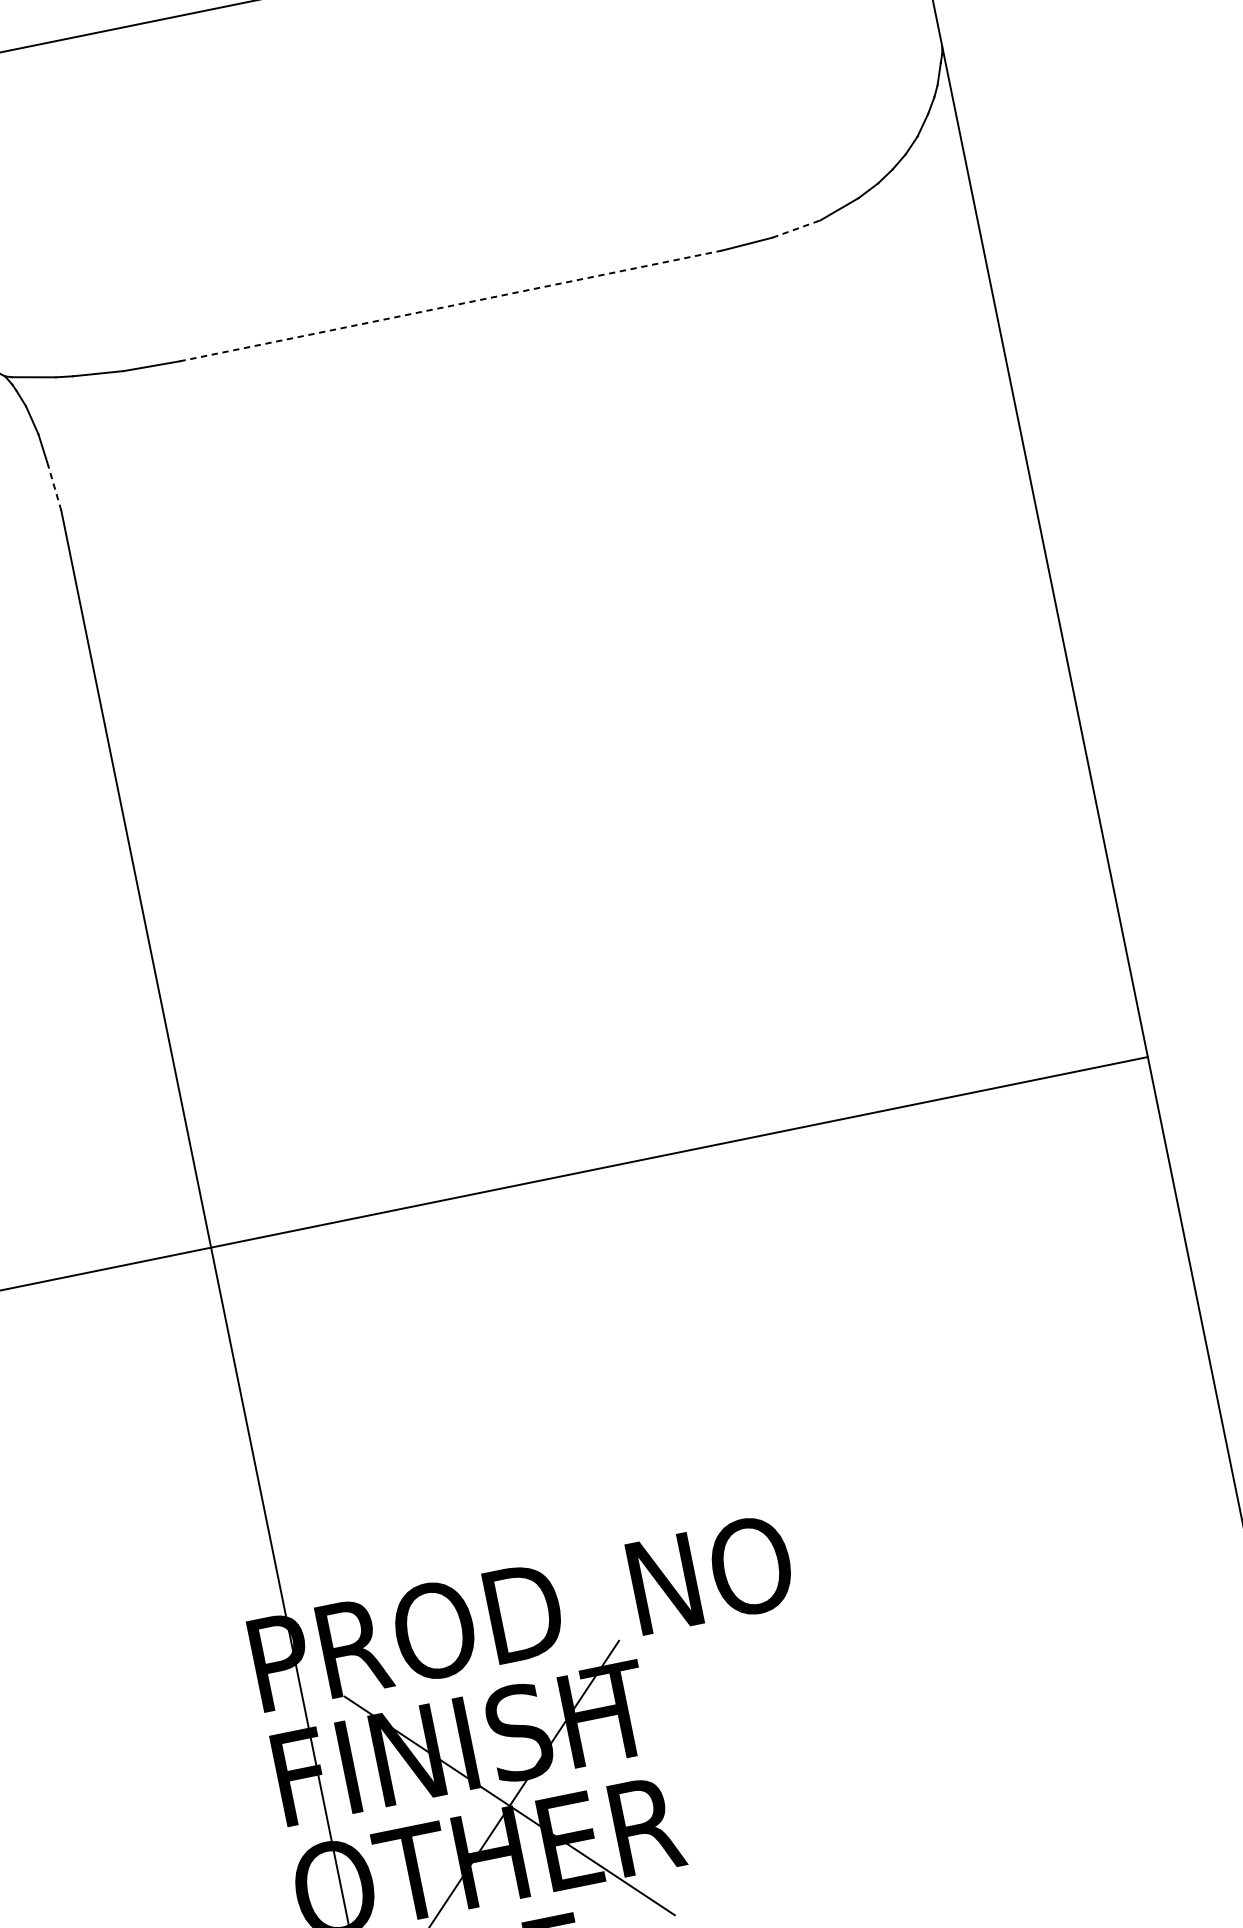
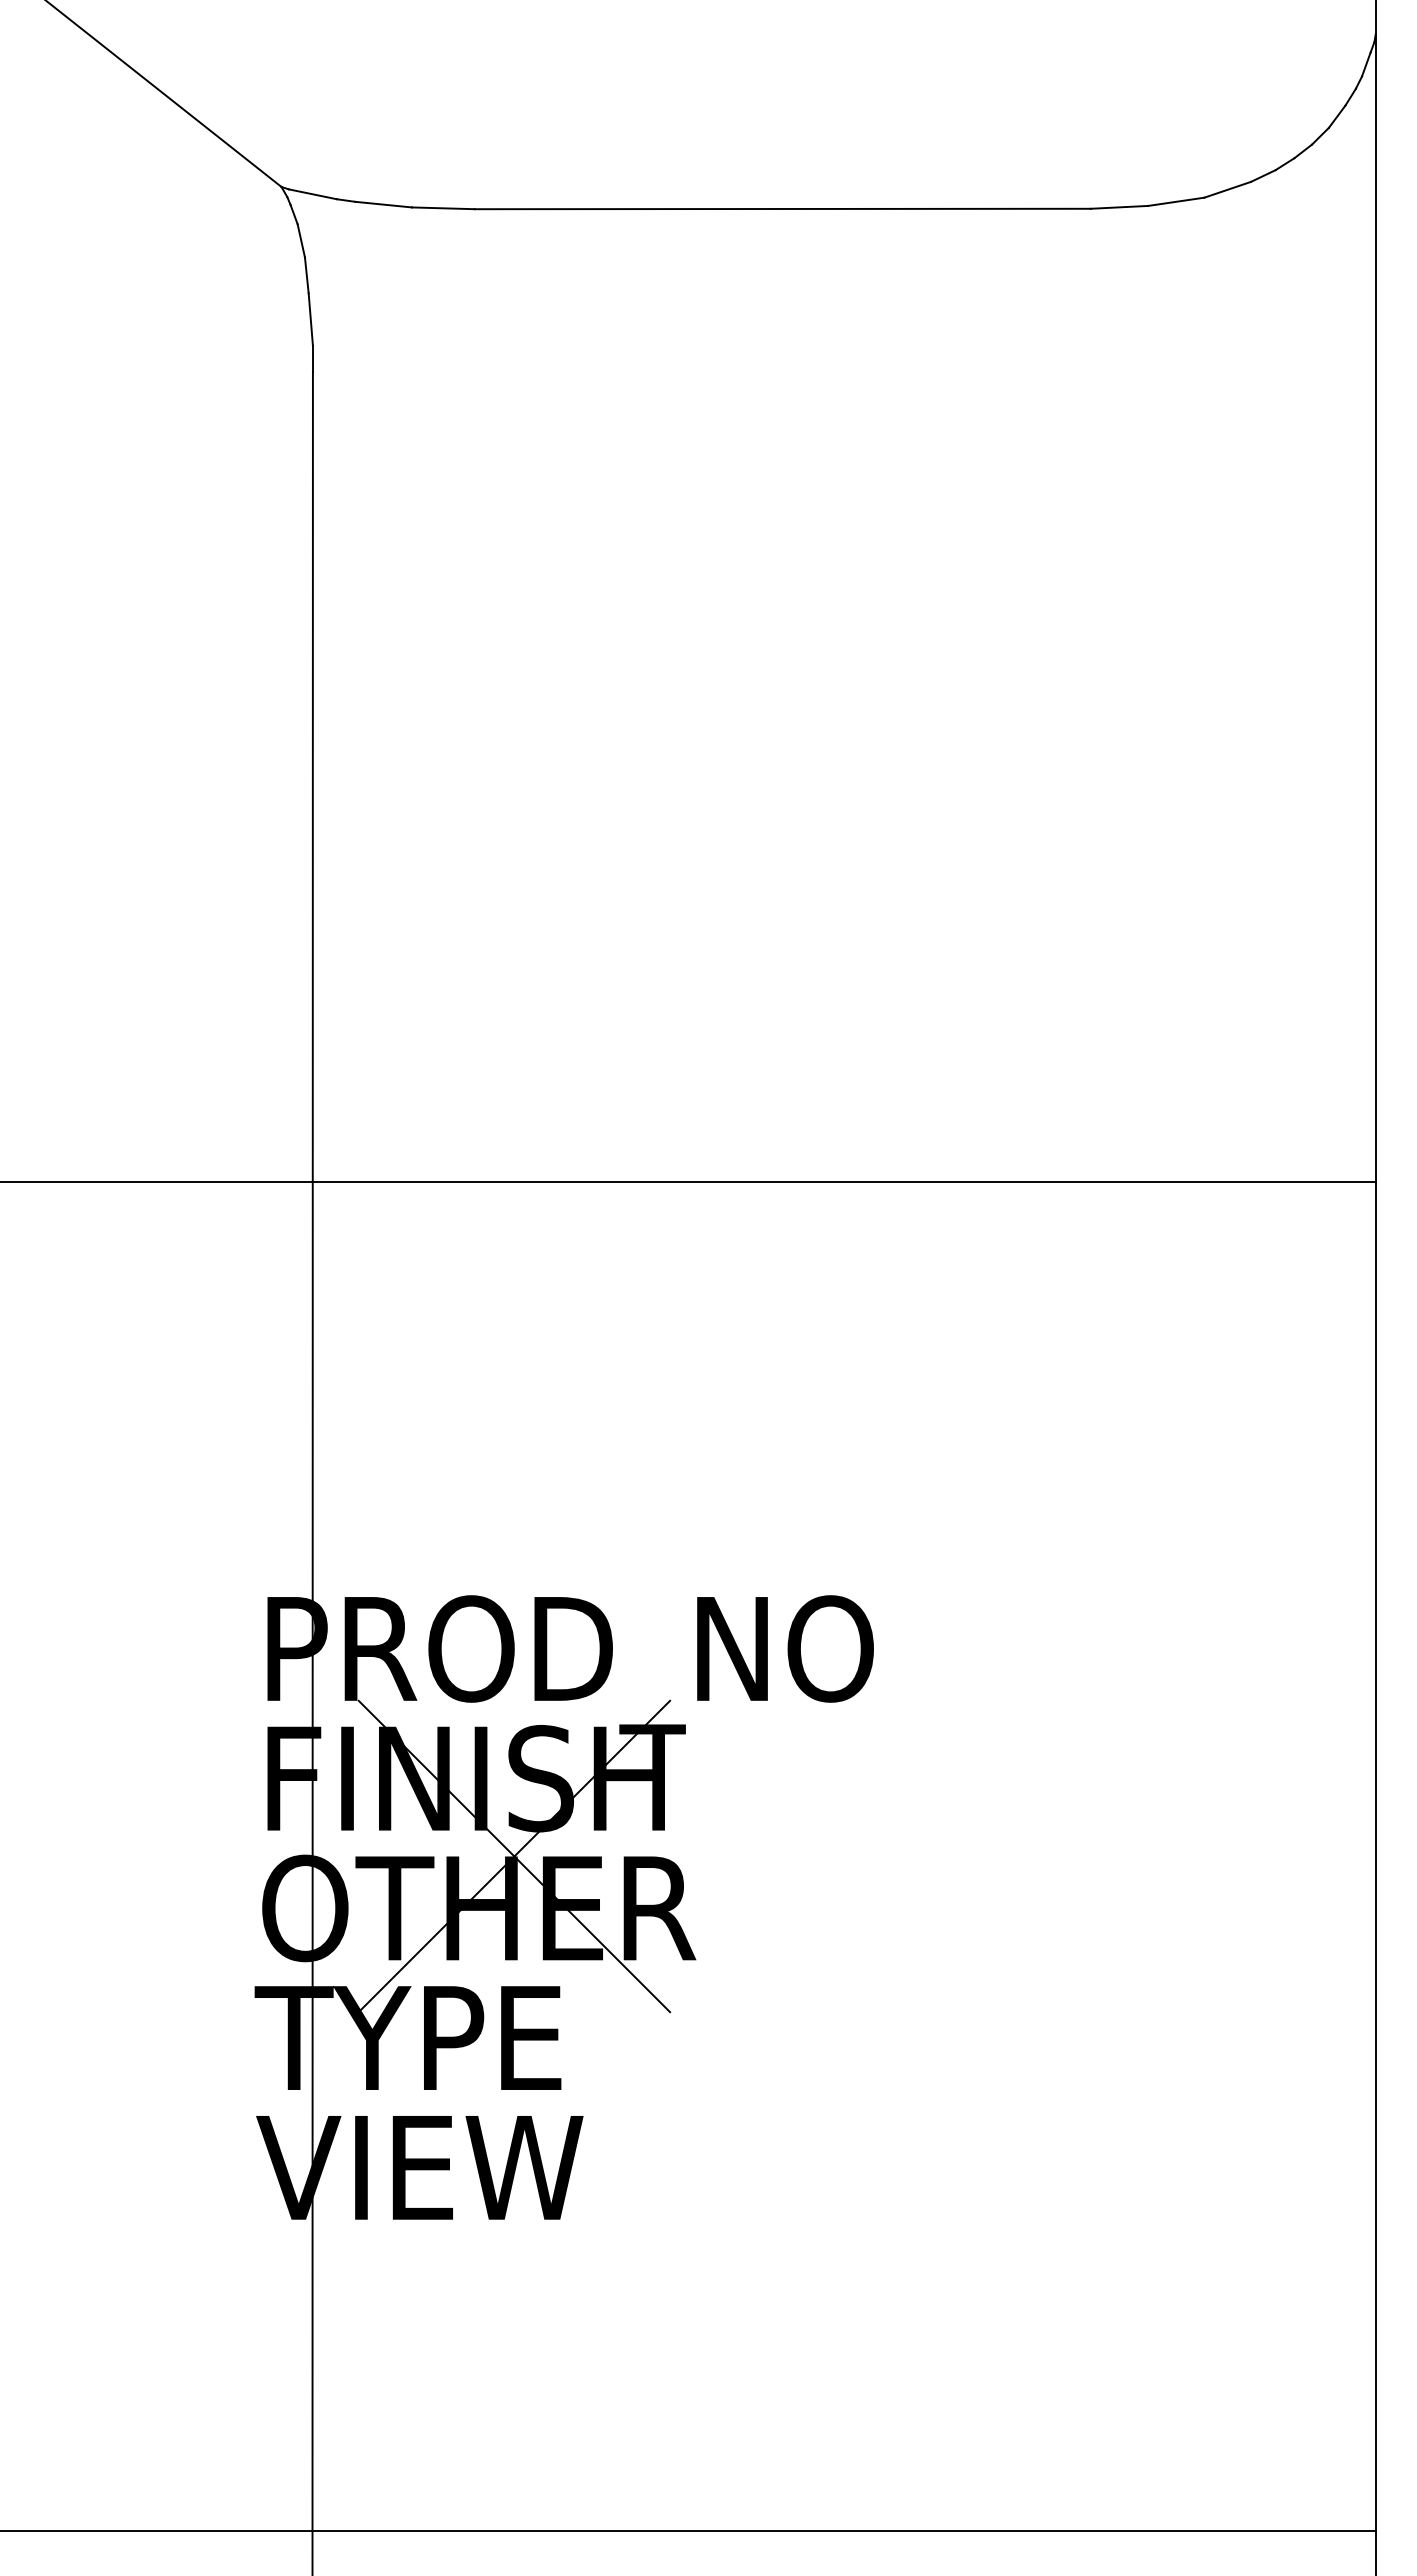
line: (796, 228) -> (1176, 201), dashed -> solid
line: (450, 306) -> (782, 209), dashed -> solid
line: (54, 488) -> (310, 319), dashed -> solid

